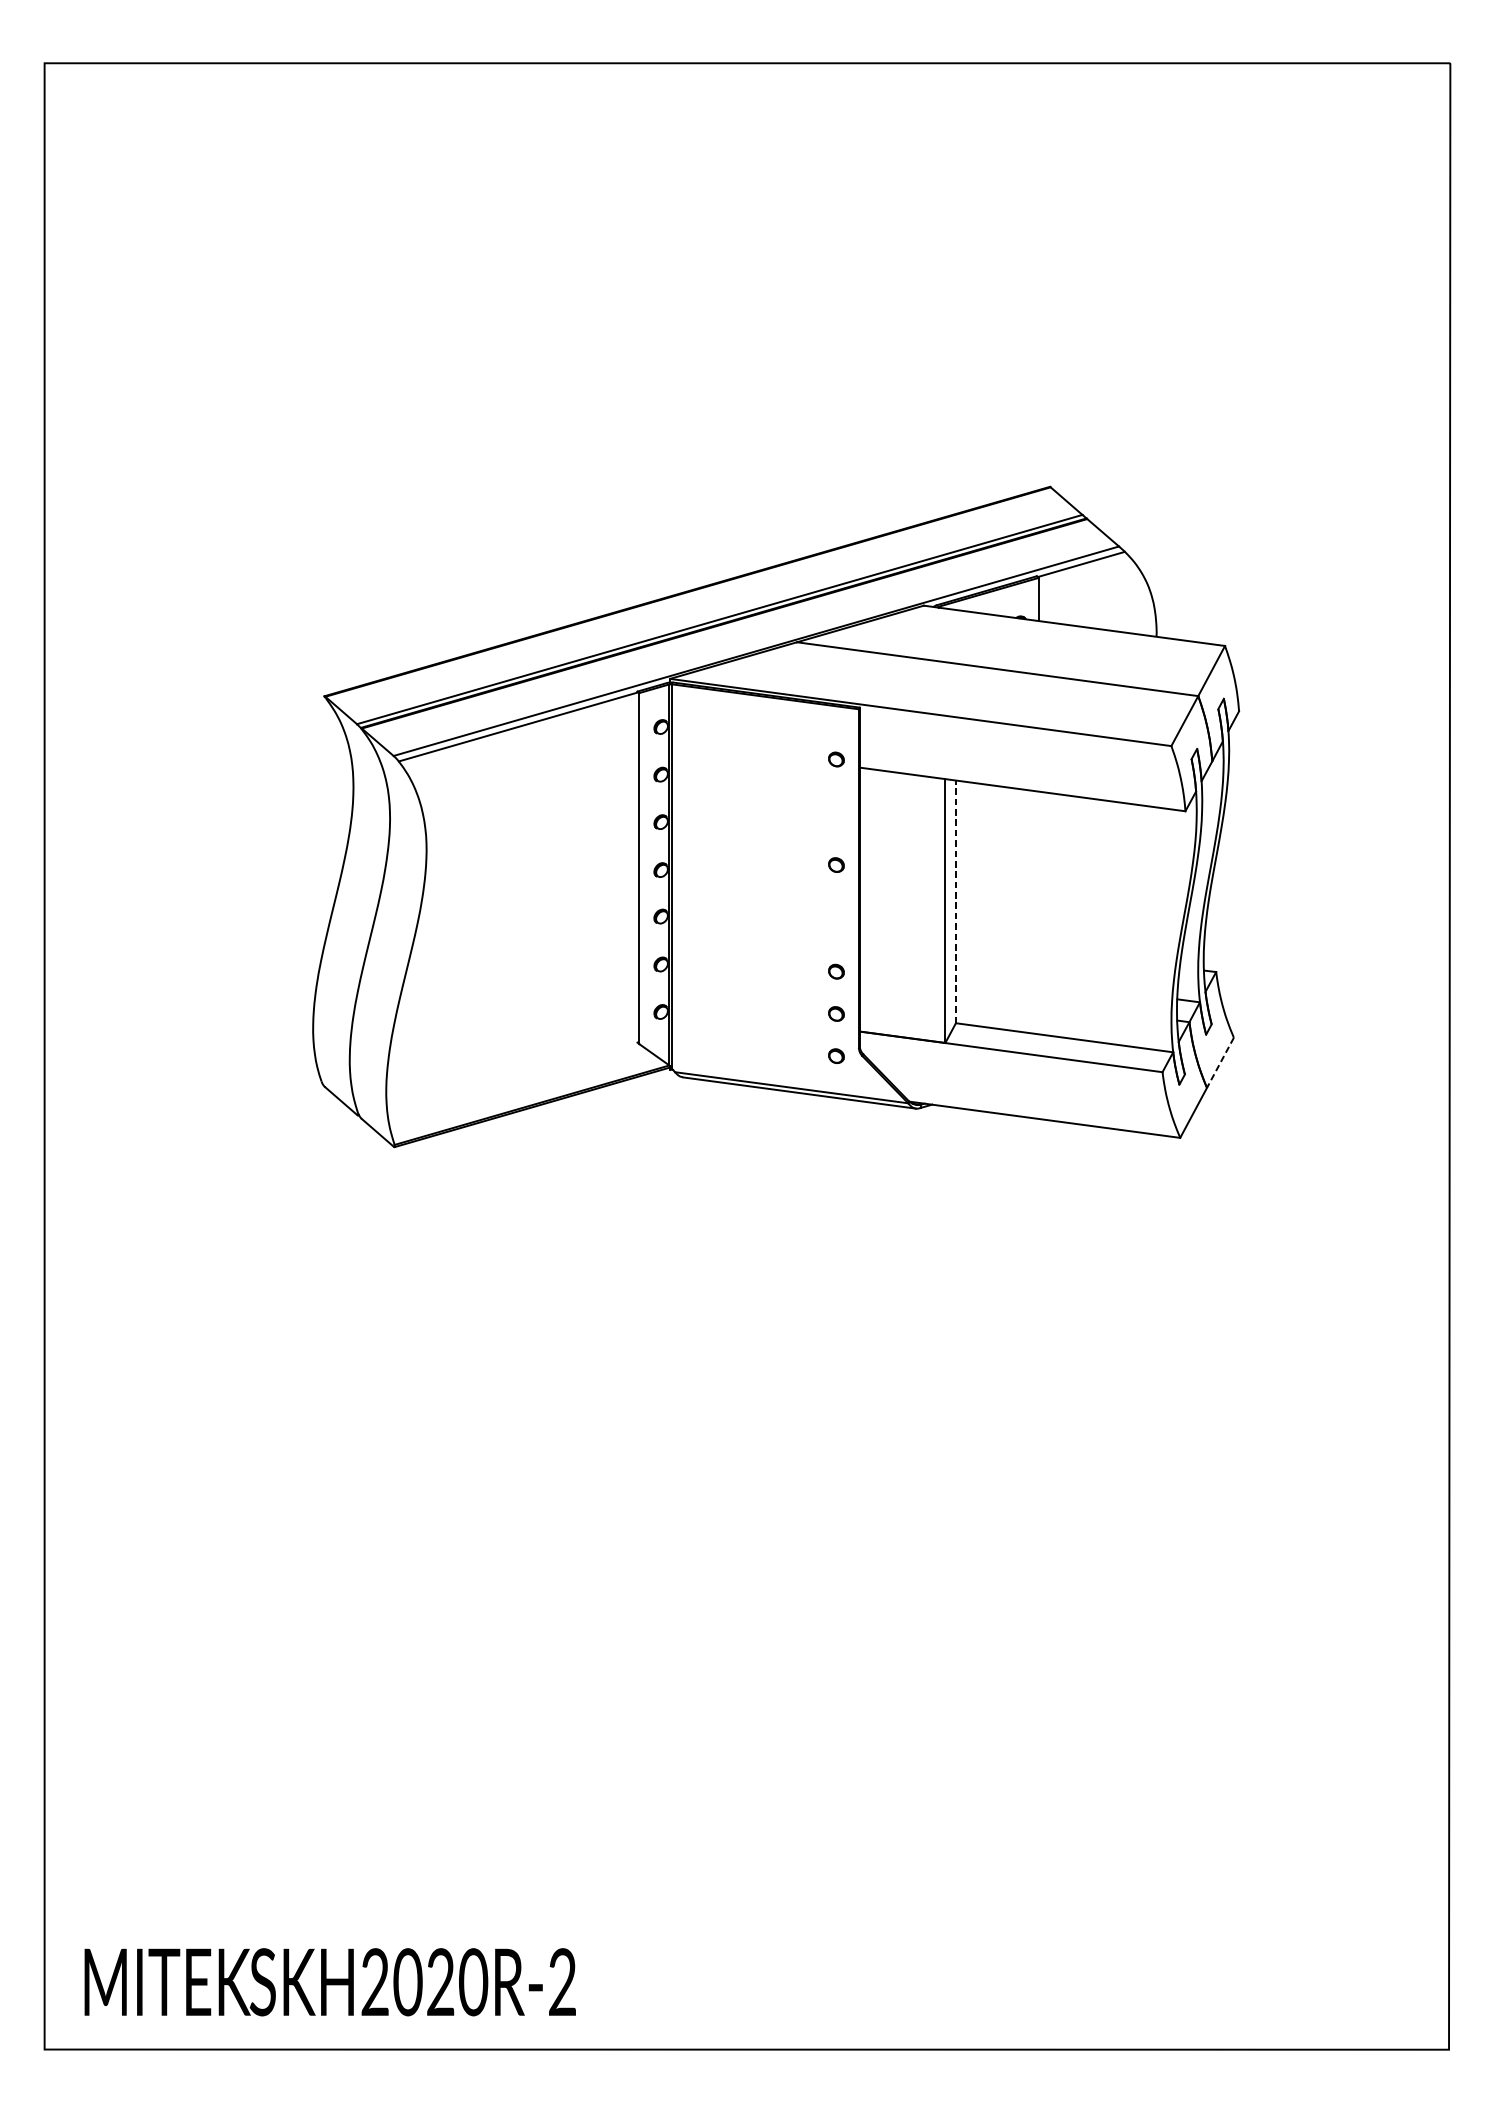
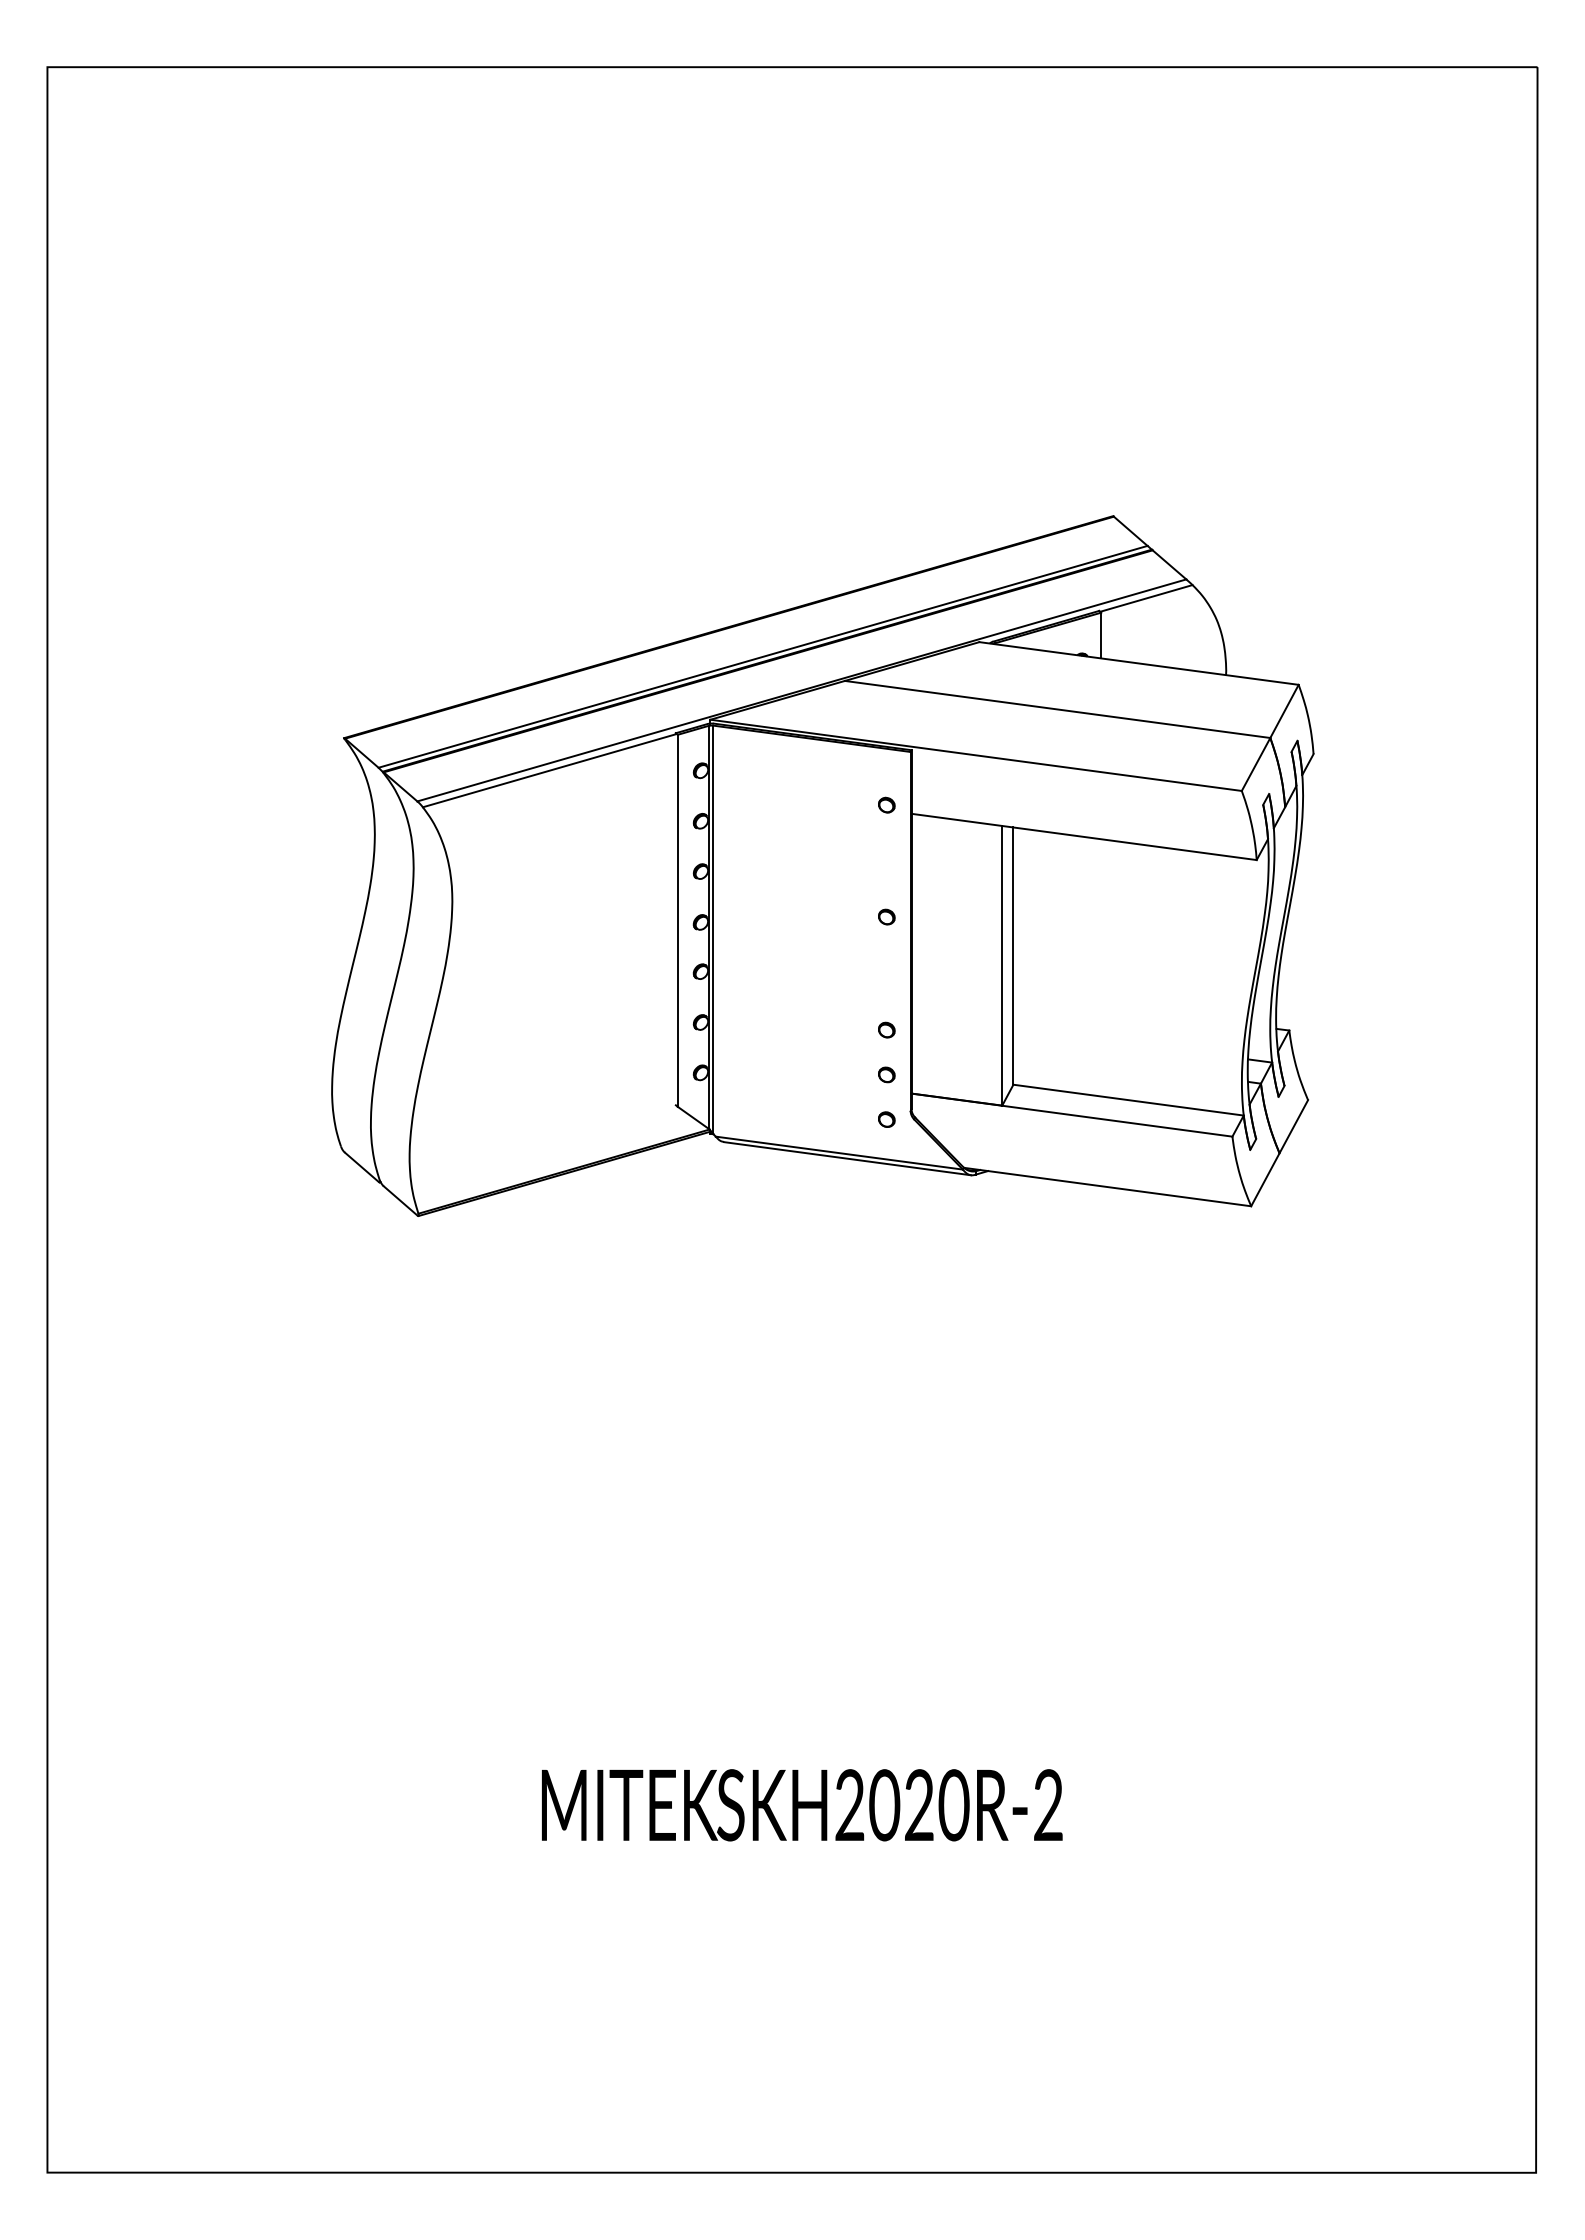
line: (955, 902) -> (1013, 956), dashed -> solid
line: (1220, 1063) -> (1293, 1127), dashed -> solid
text: (330, 1982) -> (802, 1805), moved

